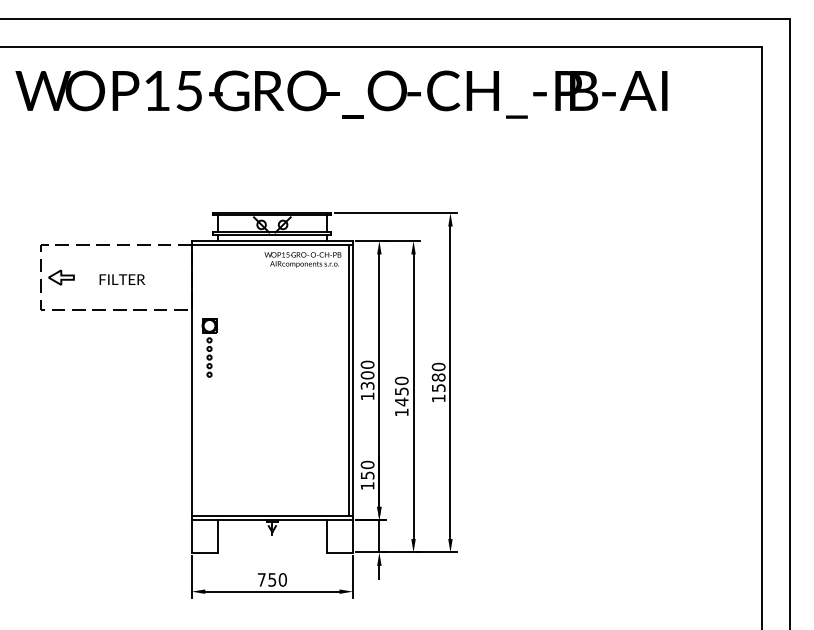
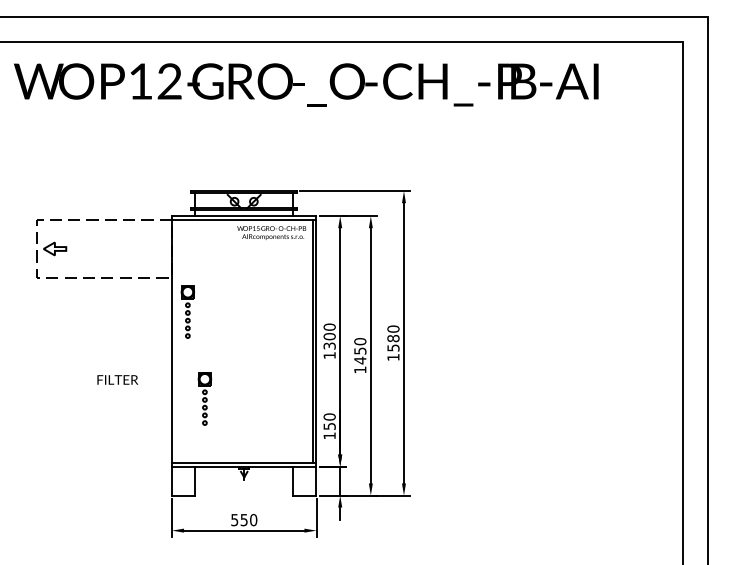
text: (189, 90) -> (169, 81), OP15- -> OP12-
text: (122, 279) -> (117, 379), moved
part: (228, 444) -> (204, 398), added
text: (261, 579) -> (234, 519), 750 -> 550

